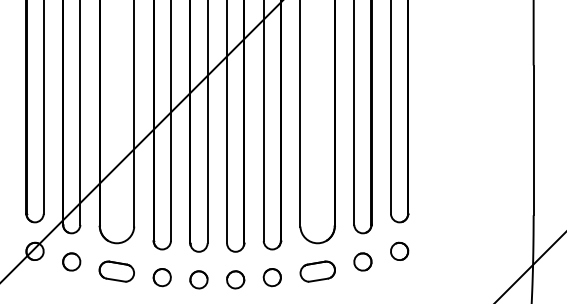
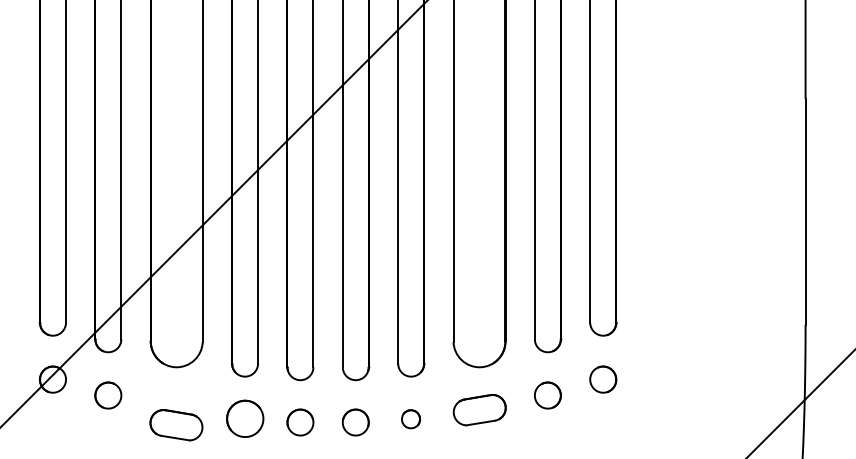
part: (116, 271) -> (175, 424), moved
part: (161, 277) -> (243, 418), size x1.4
part: (271, 277) -> (409, 418), size x0.7

